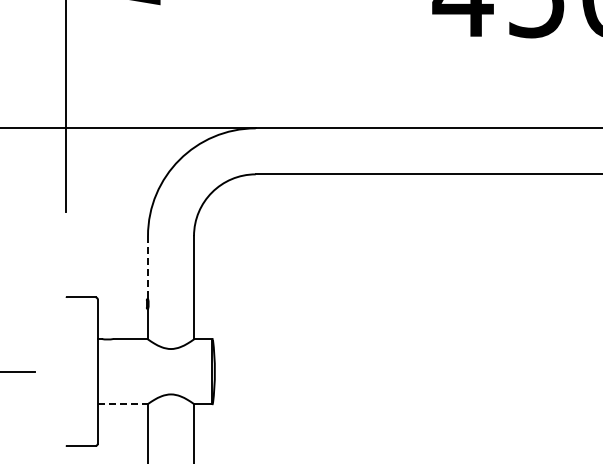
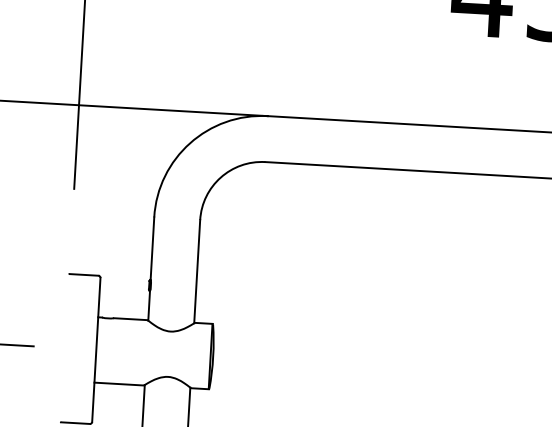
line: (148, 267) -> (152, 248), dashed -> solid
line: (122, 404) -> (119, 384), dashed -> solid

